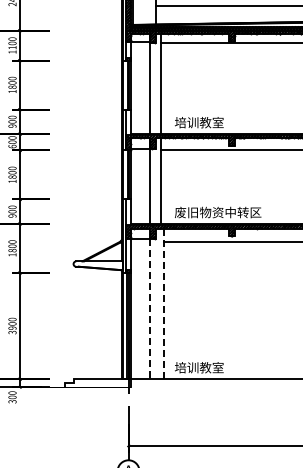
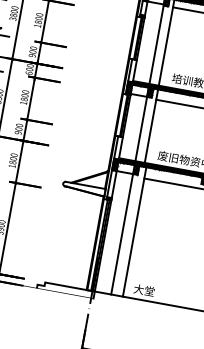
line: (163, 304) -> (134, 232), dashed -> solid
line: (150, 309) -> (122, 234), dashed -> solid
text: (198, 367) -> (154, 292), 培训教室 -> 大堂

